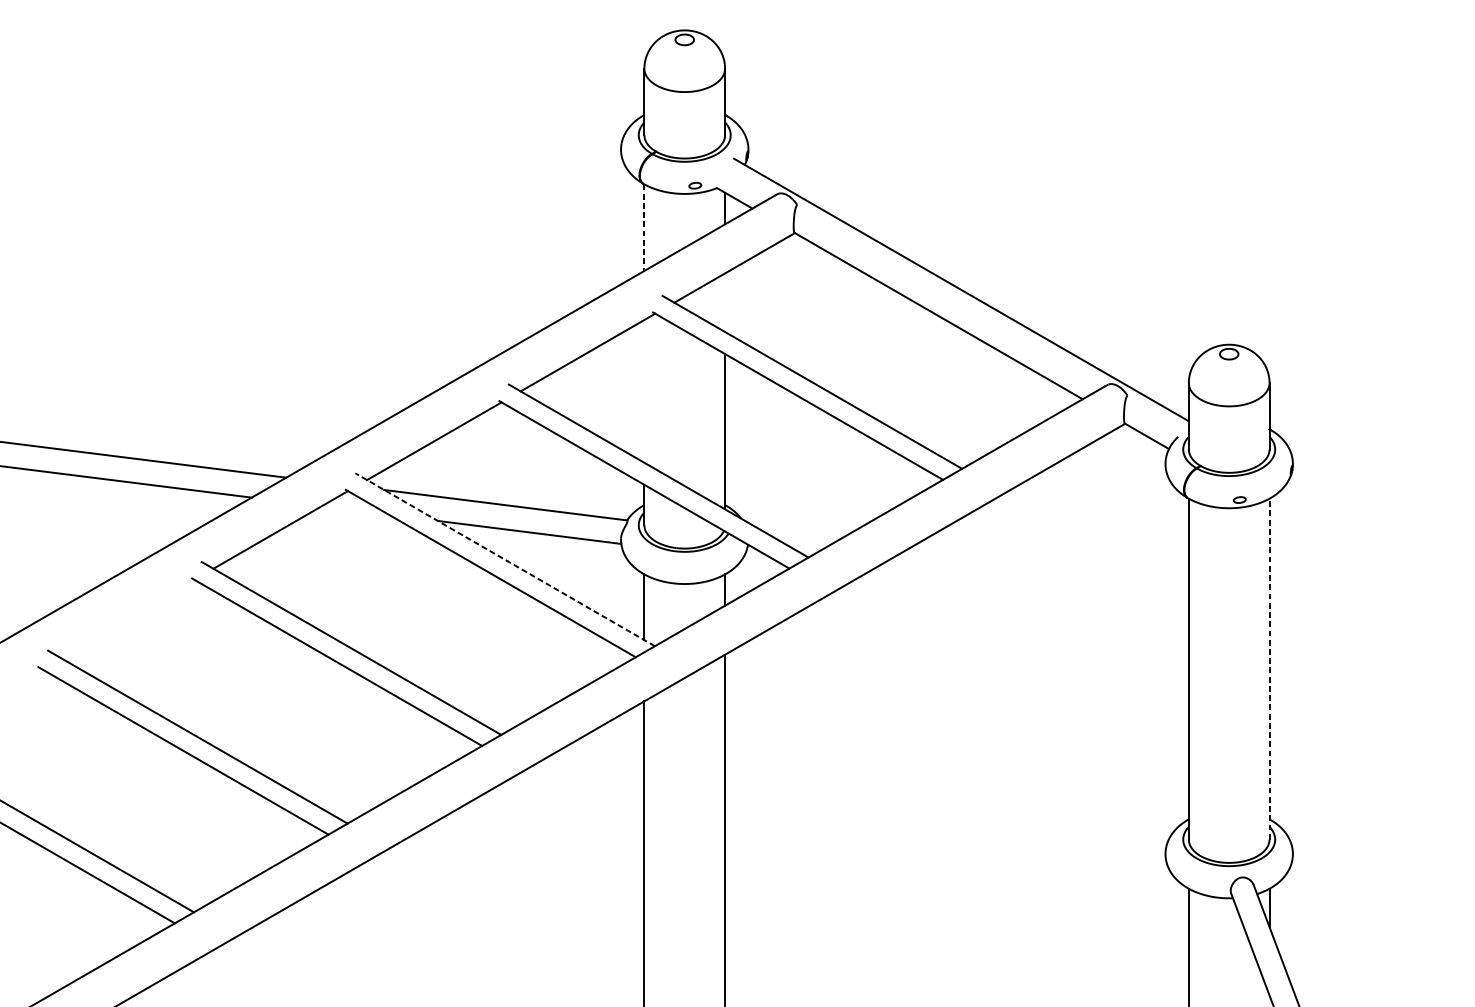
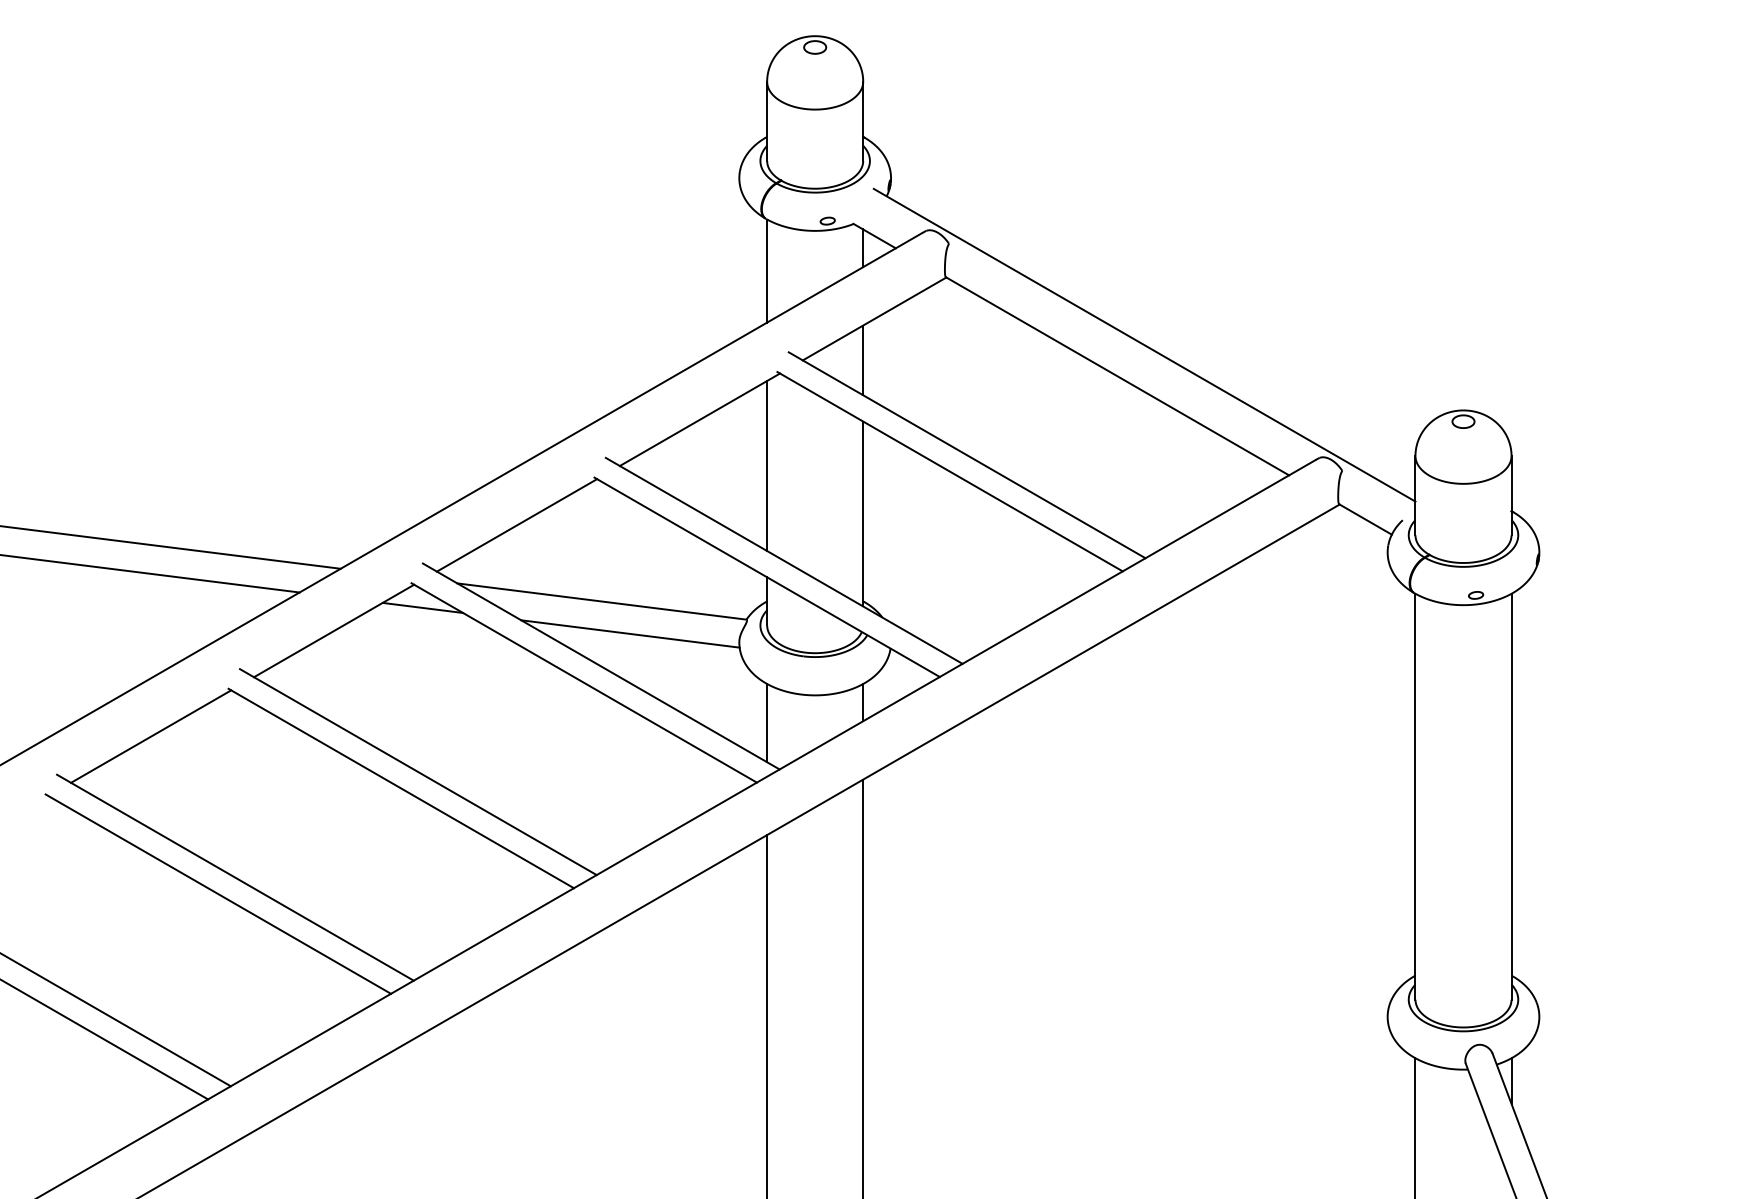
line: (644, 228) -> (767, 271), dashed -> solid
line: (725, 302) -> (863, 360), added
line: (644, 390) -> (767, 465), added
line: (354, 510) -> (422, 607), added
line: (505, 559) -> (601, 666), dashed -> solid
line: (127, 618) -> (151, 736), added
line: (1269, 668) -> (1511, 796), dashed -> solid

